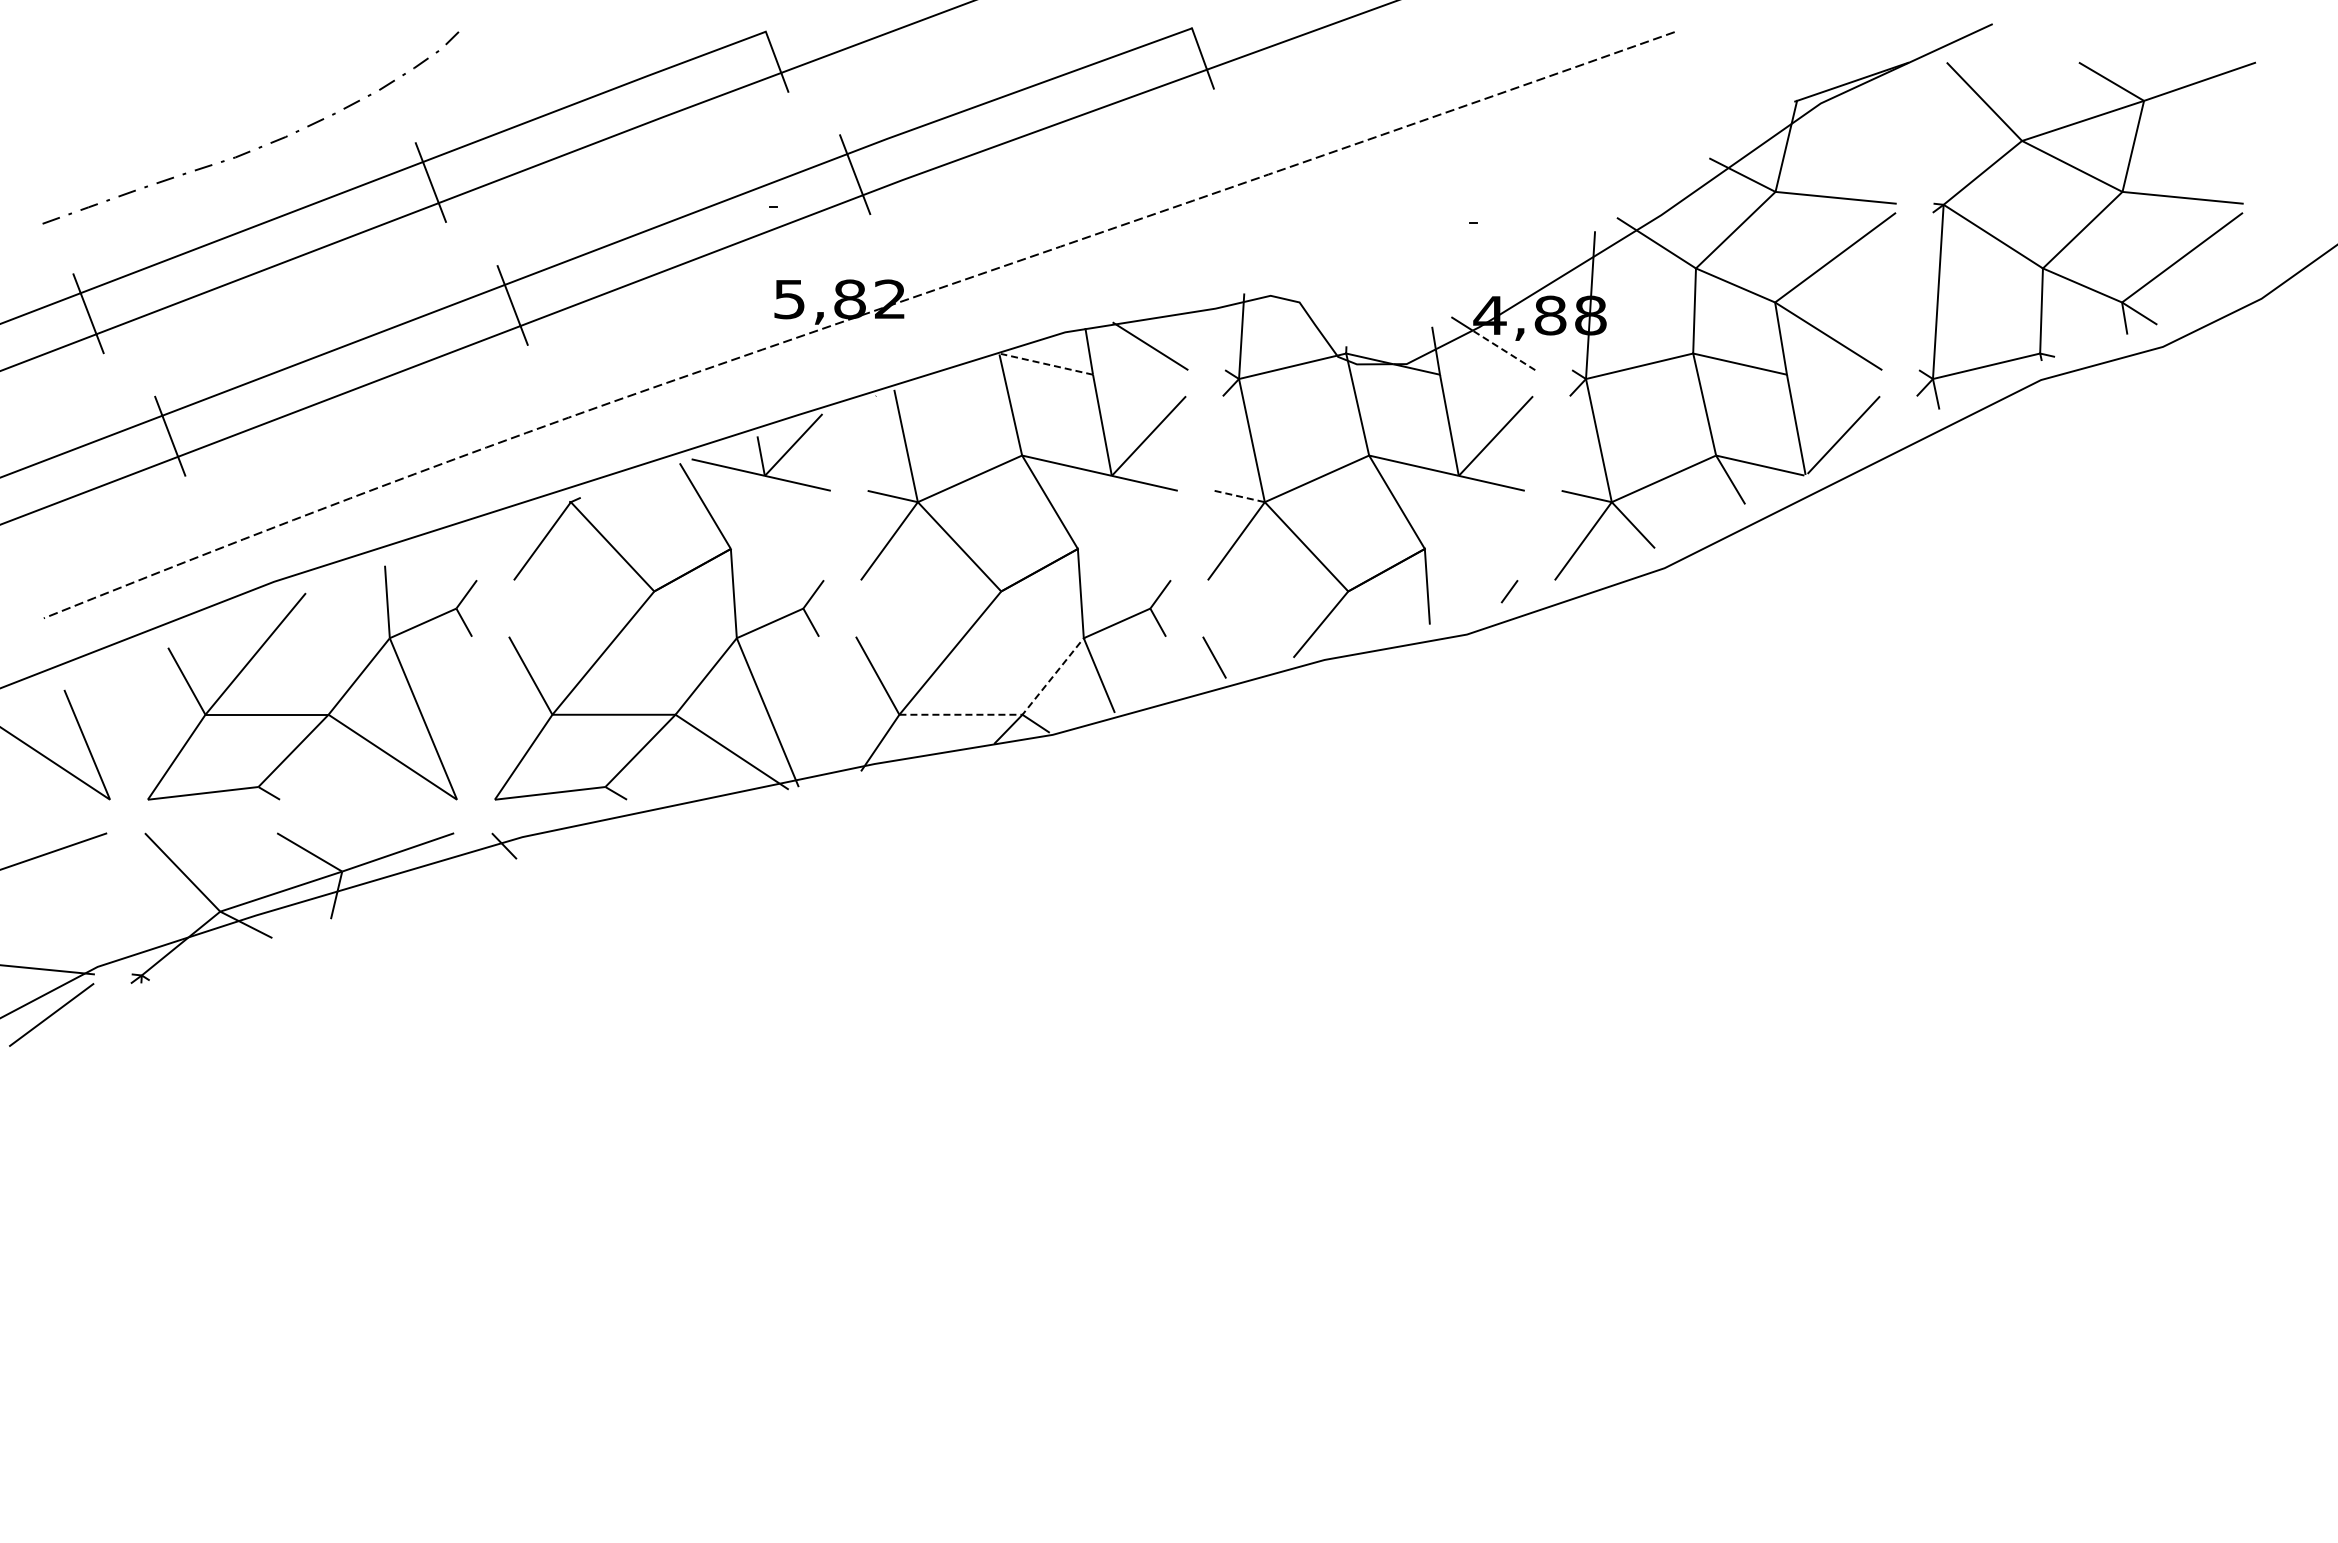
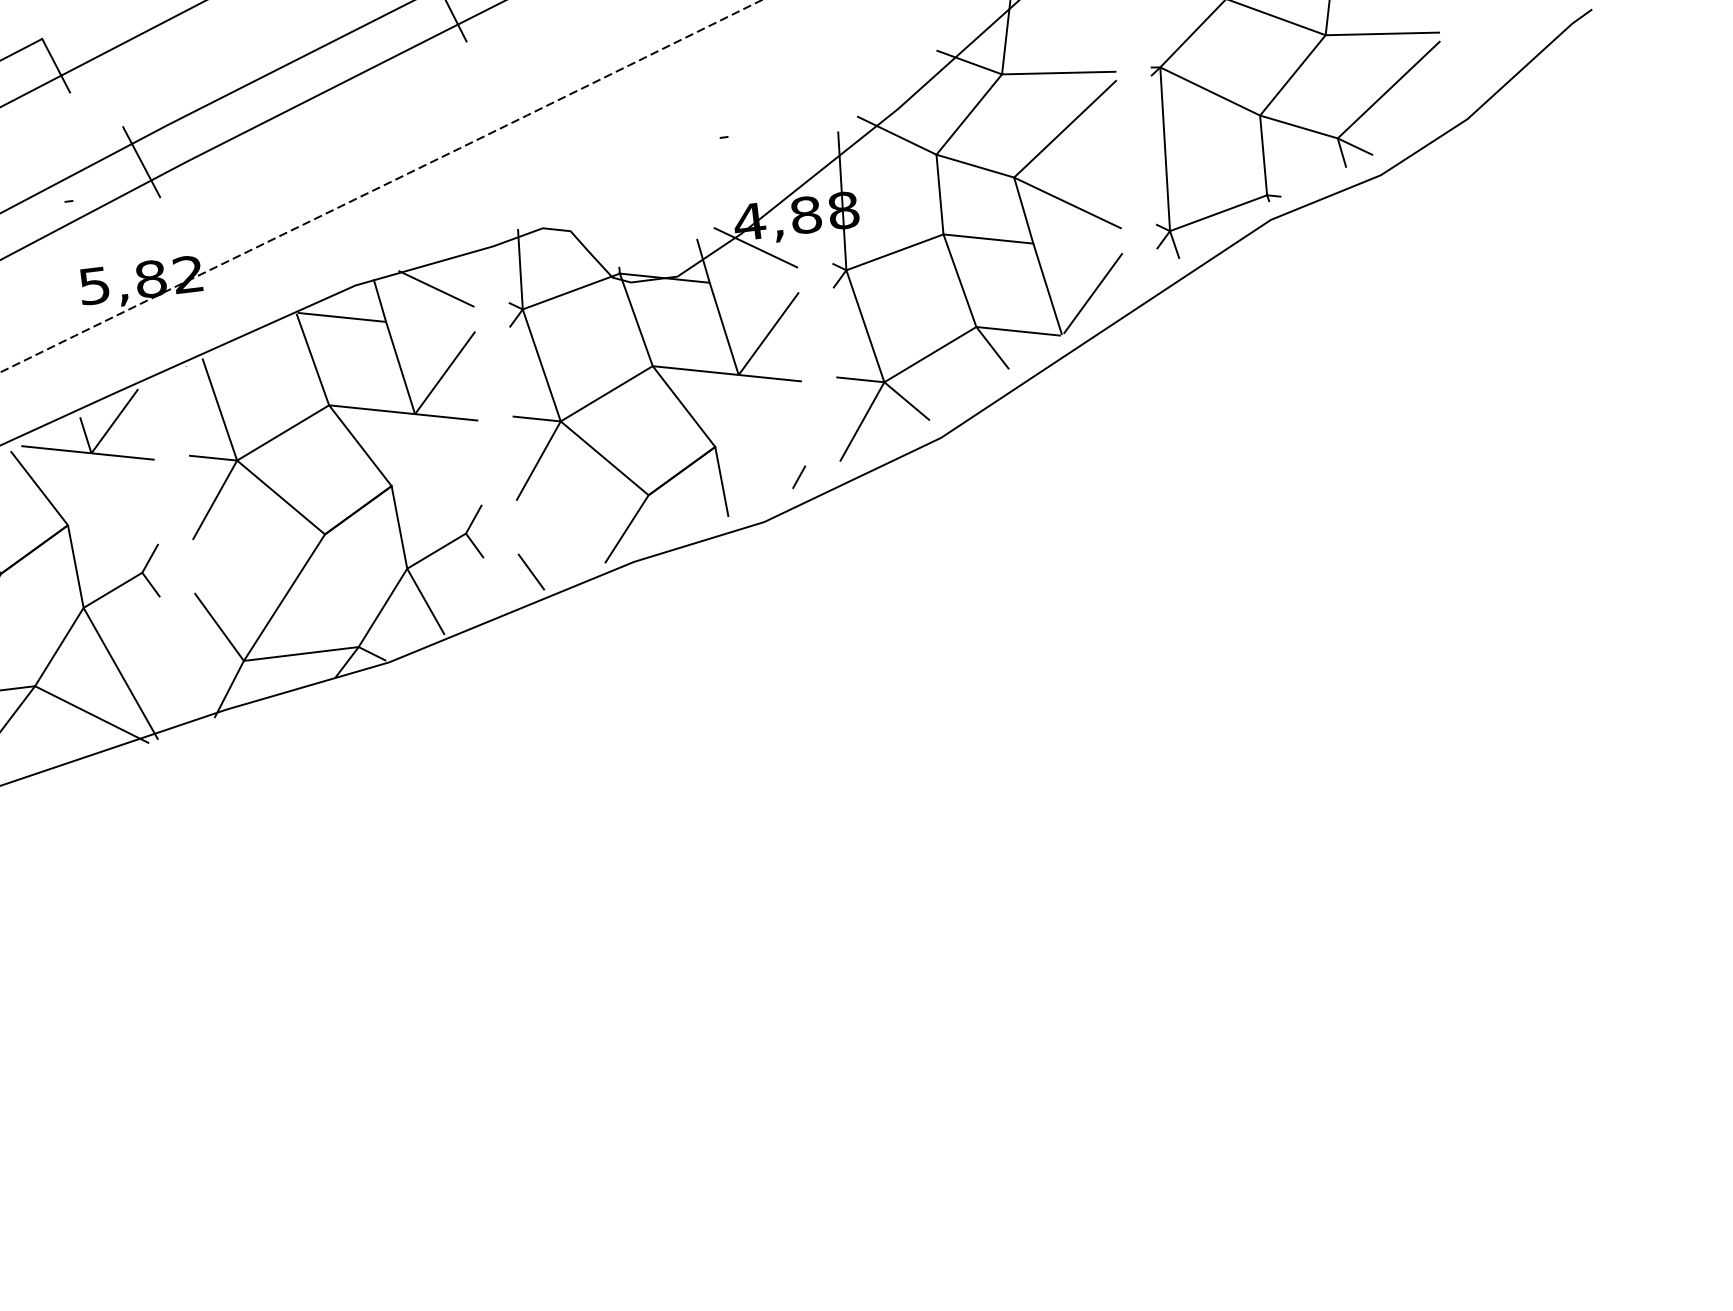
line: (1503, 350) -> (766, 253), dashed -> solid
line: (1046, 364) -> (341, 317), dashed -> solid
line: (1239, 496) -> (536, 418), dashed -> solid
line: (1011, 714) -> (348, 648), dashed -> solid

